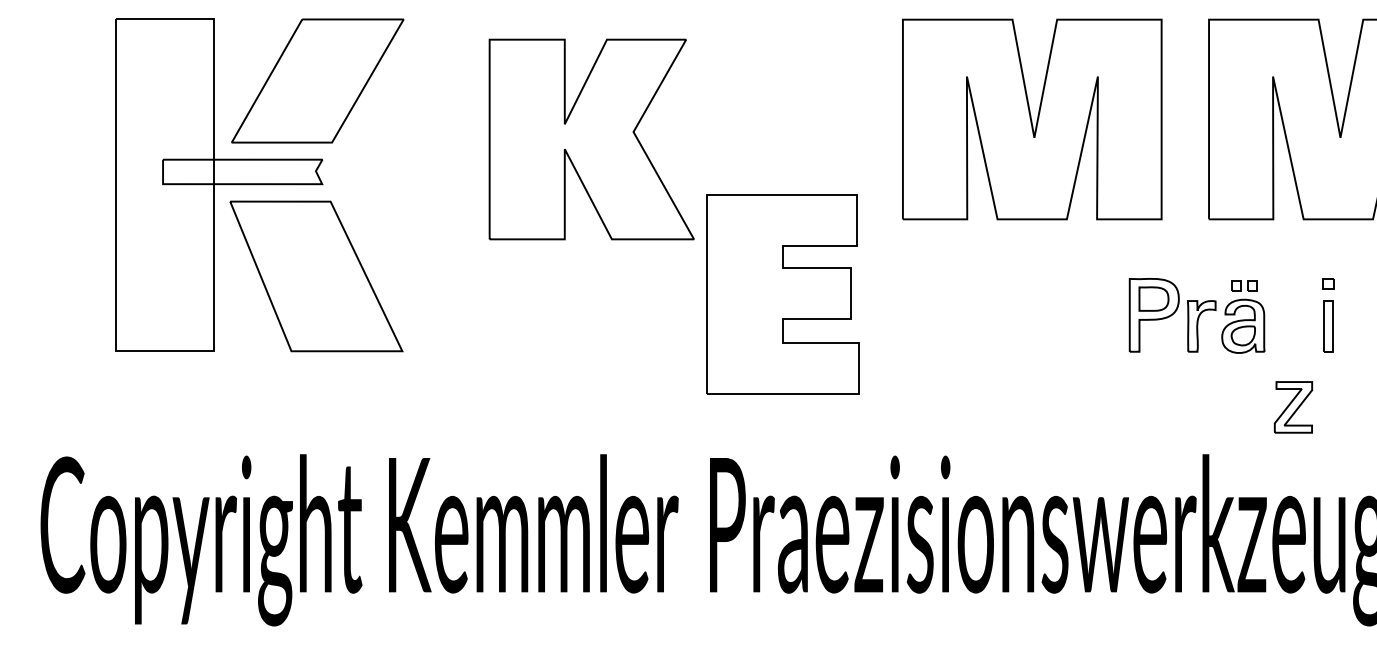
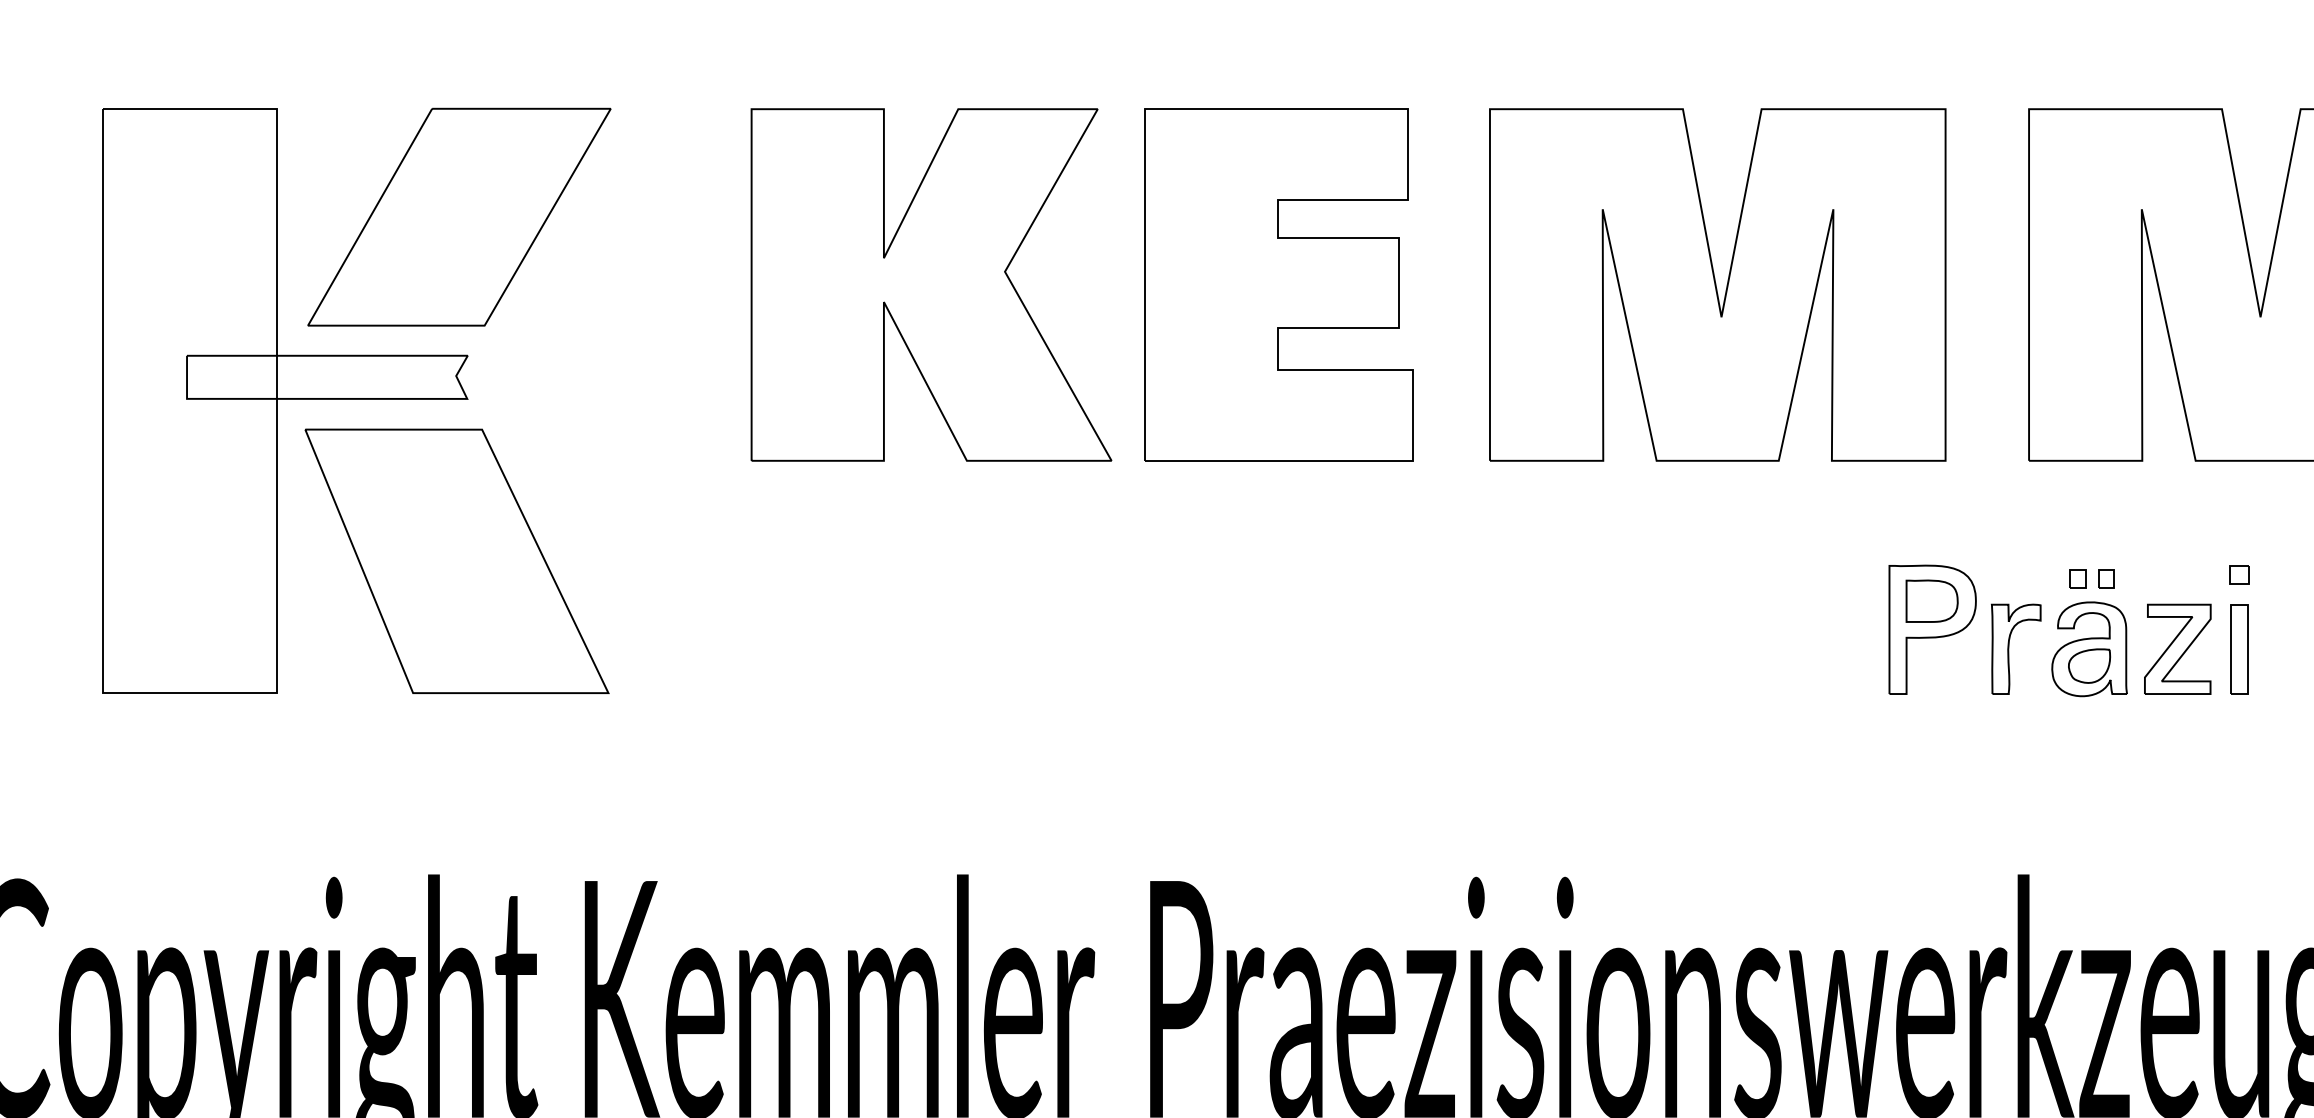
part: (591, 139) -> (930, 284), moved
part: (782, 294) -> (1277, 284), moved
part: (1293, 407) -> (2177, 649), moved

